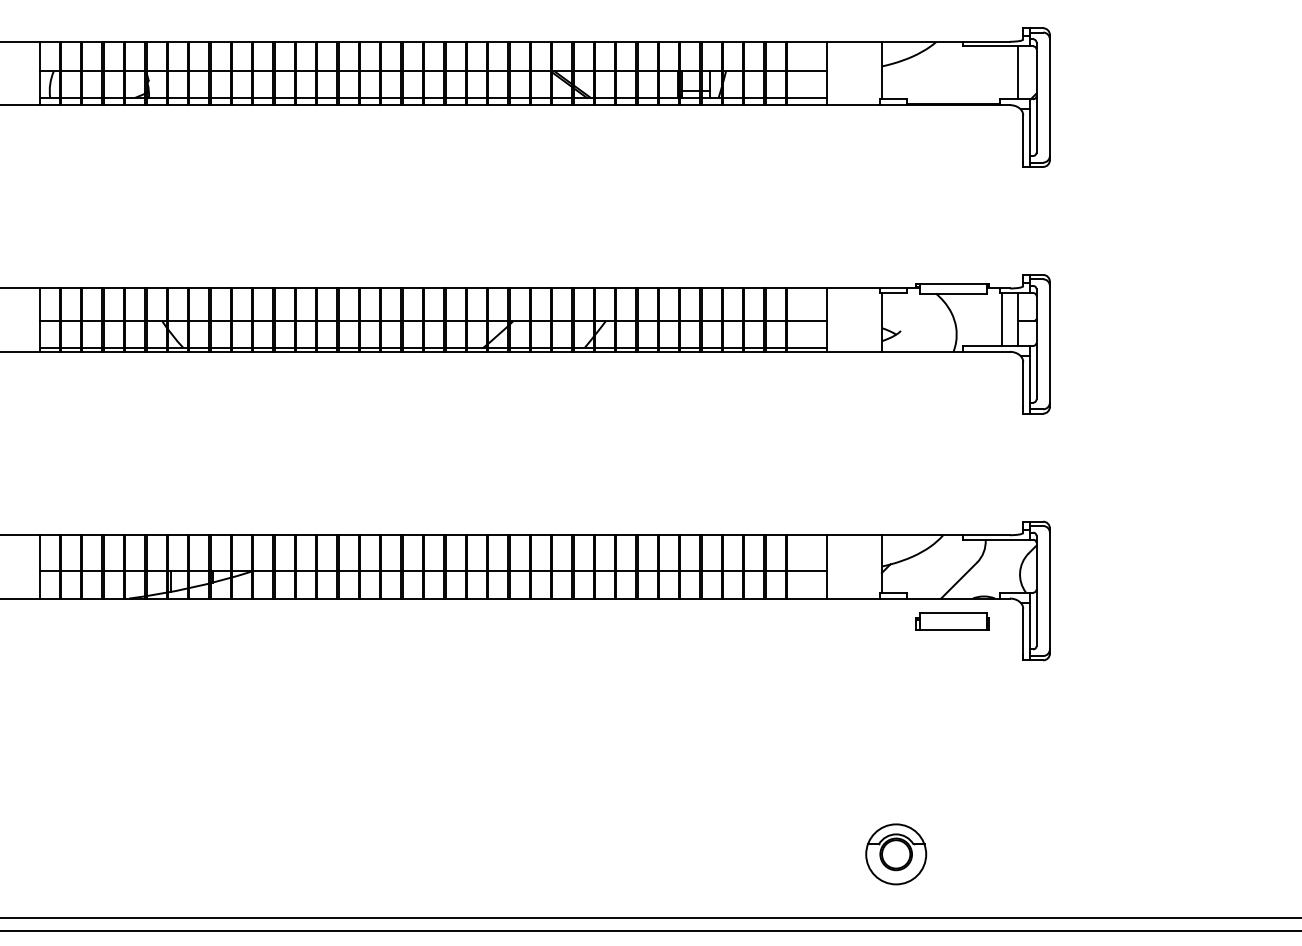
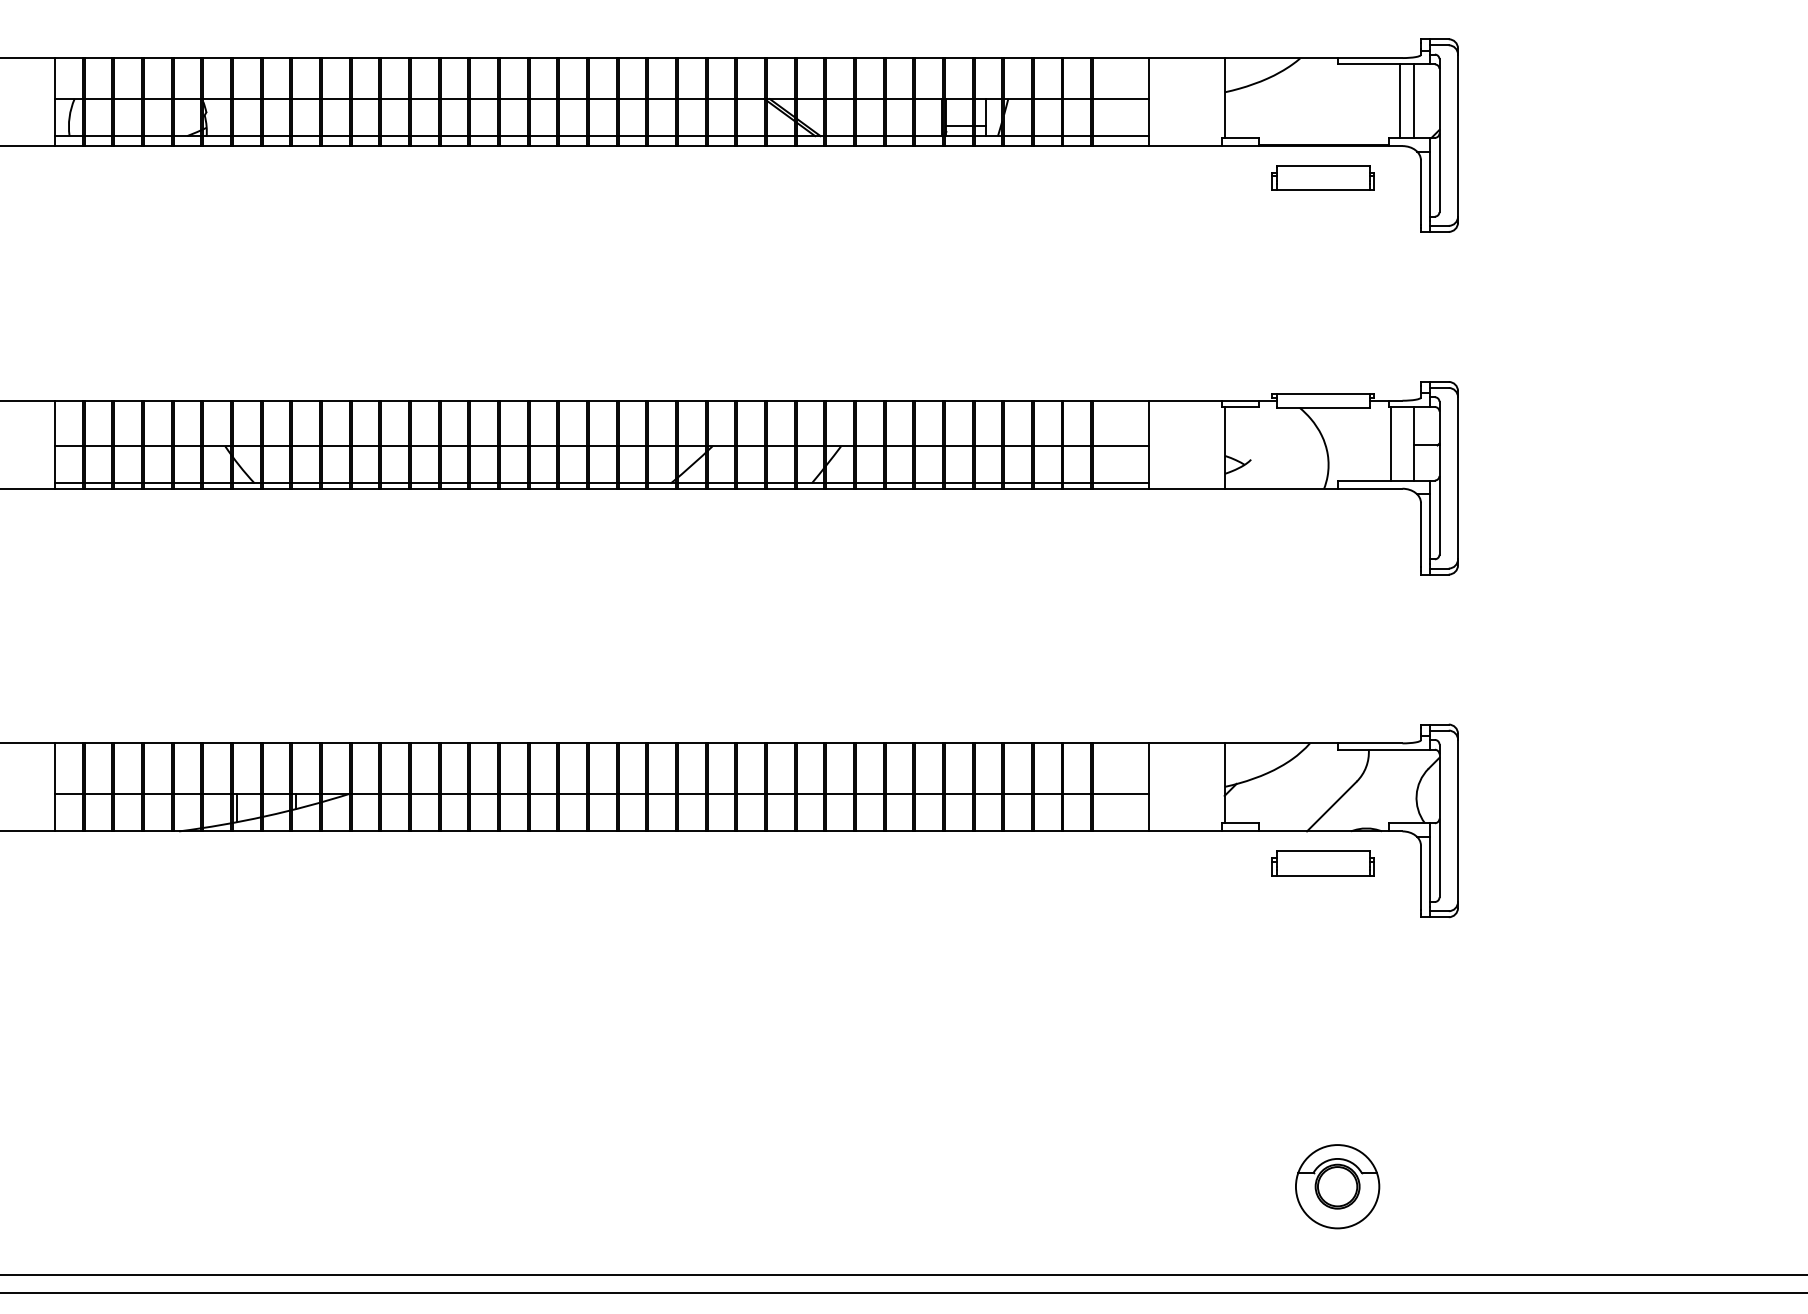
line: (1007, 72) -> (1399, 100), added
part: (952, 128) -> (1322, 178), added
part: (896, 854) -> (1338, 1186), moved

